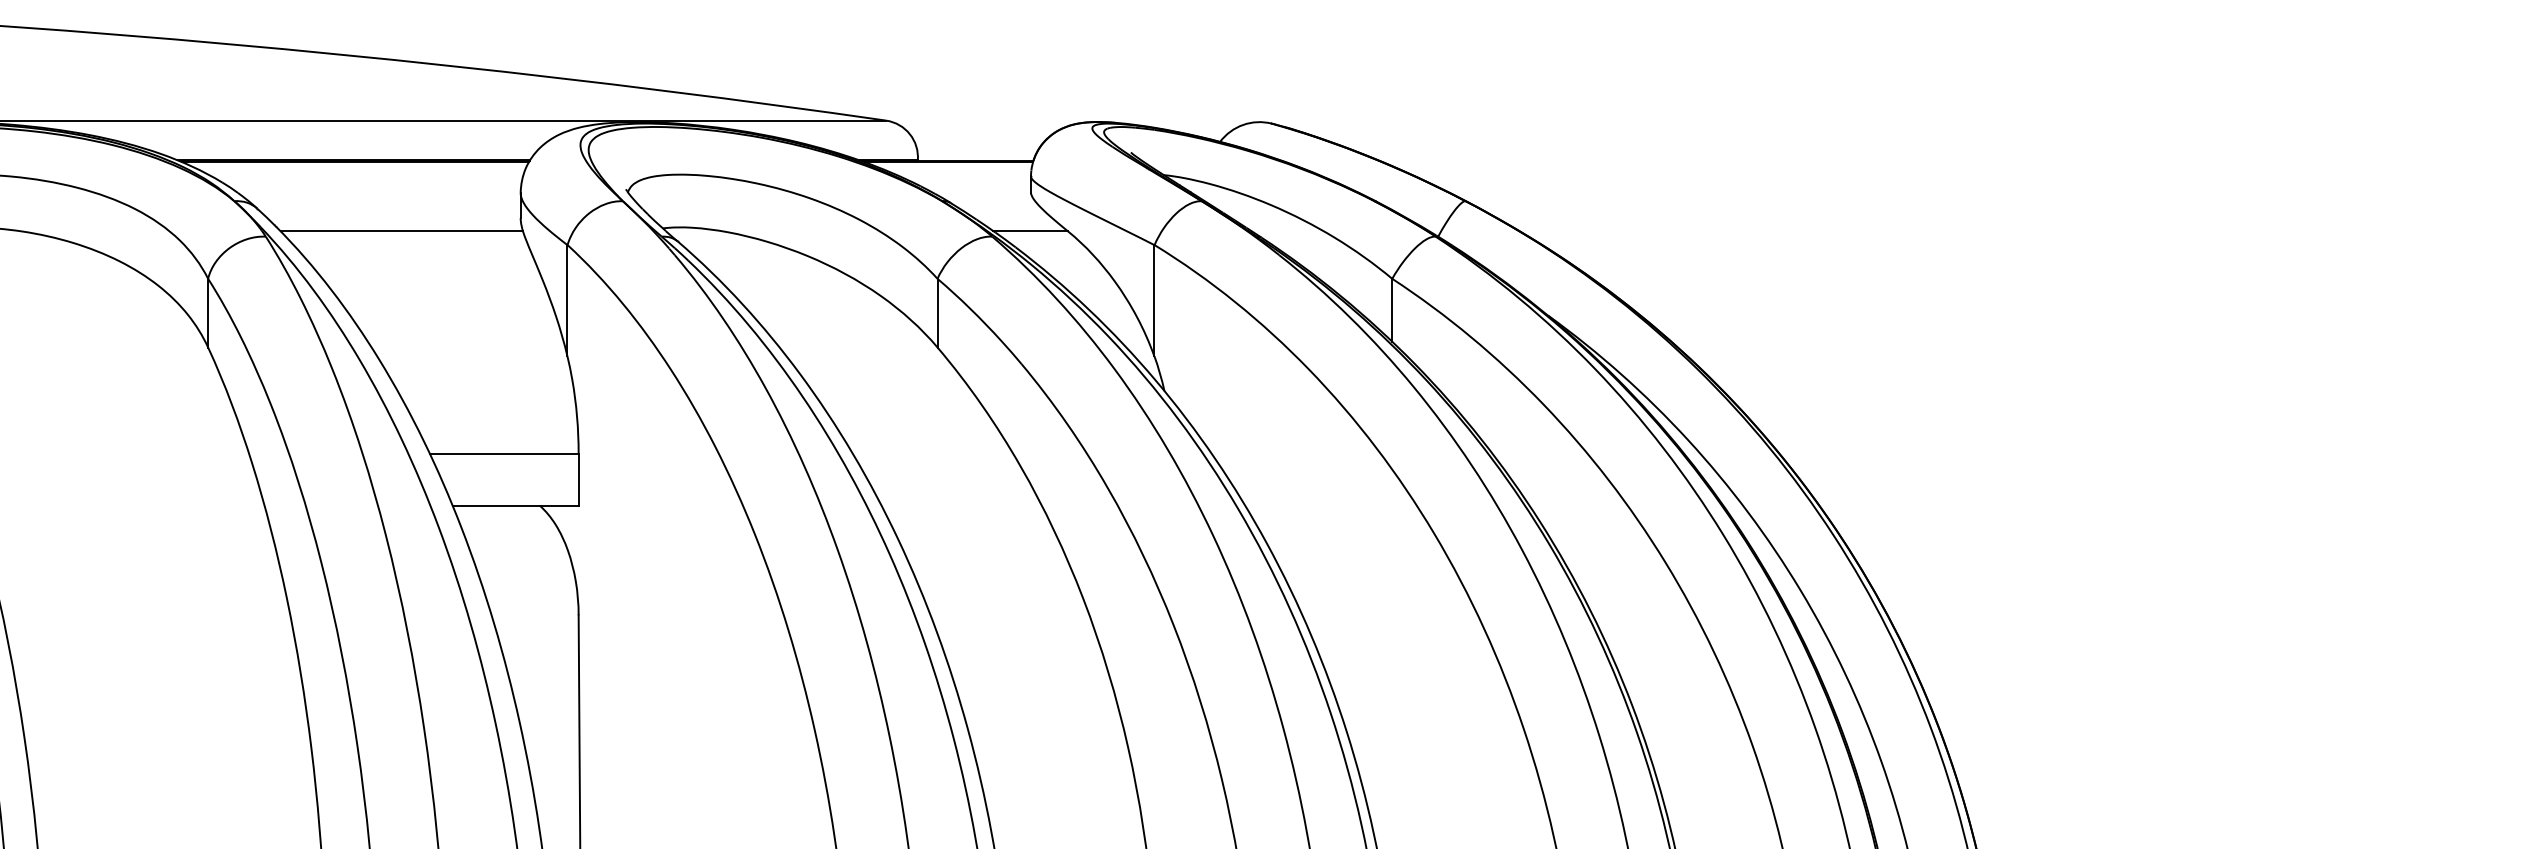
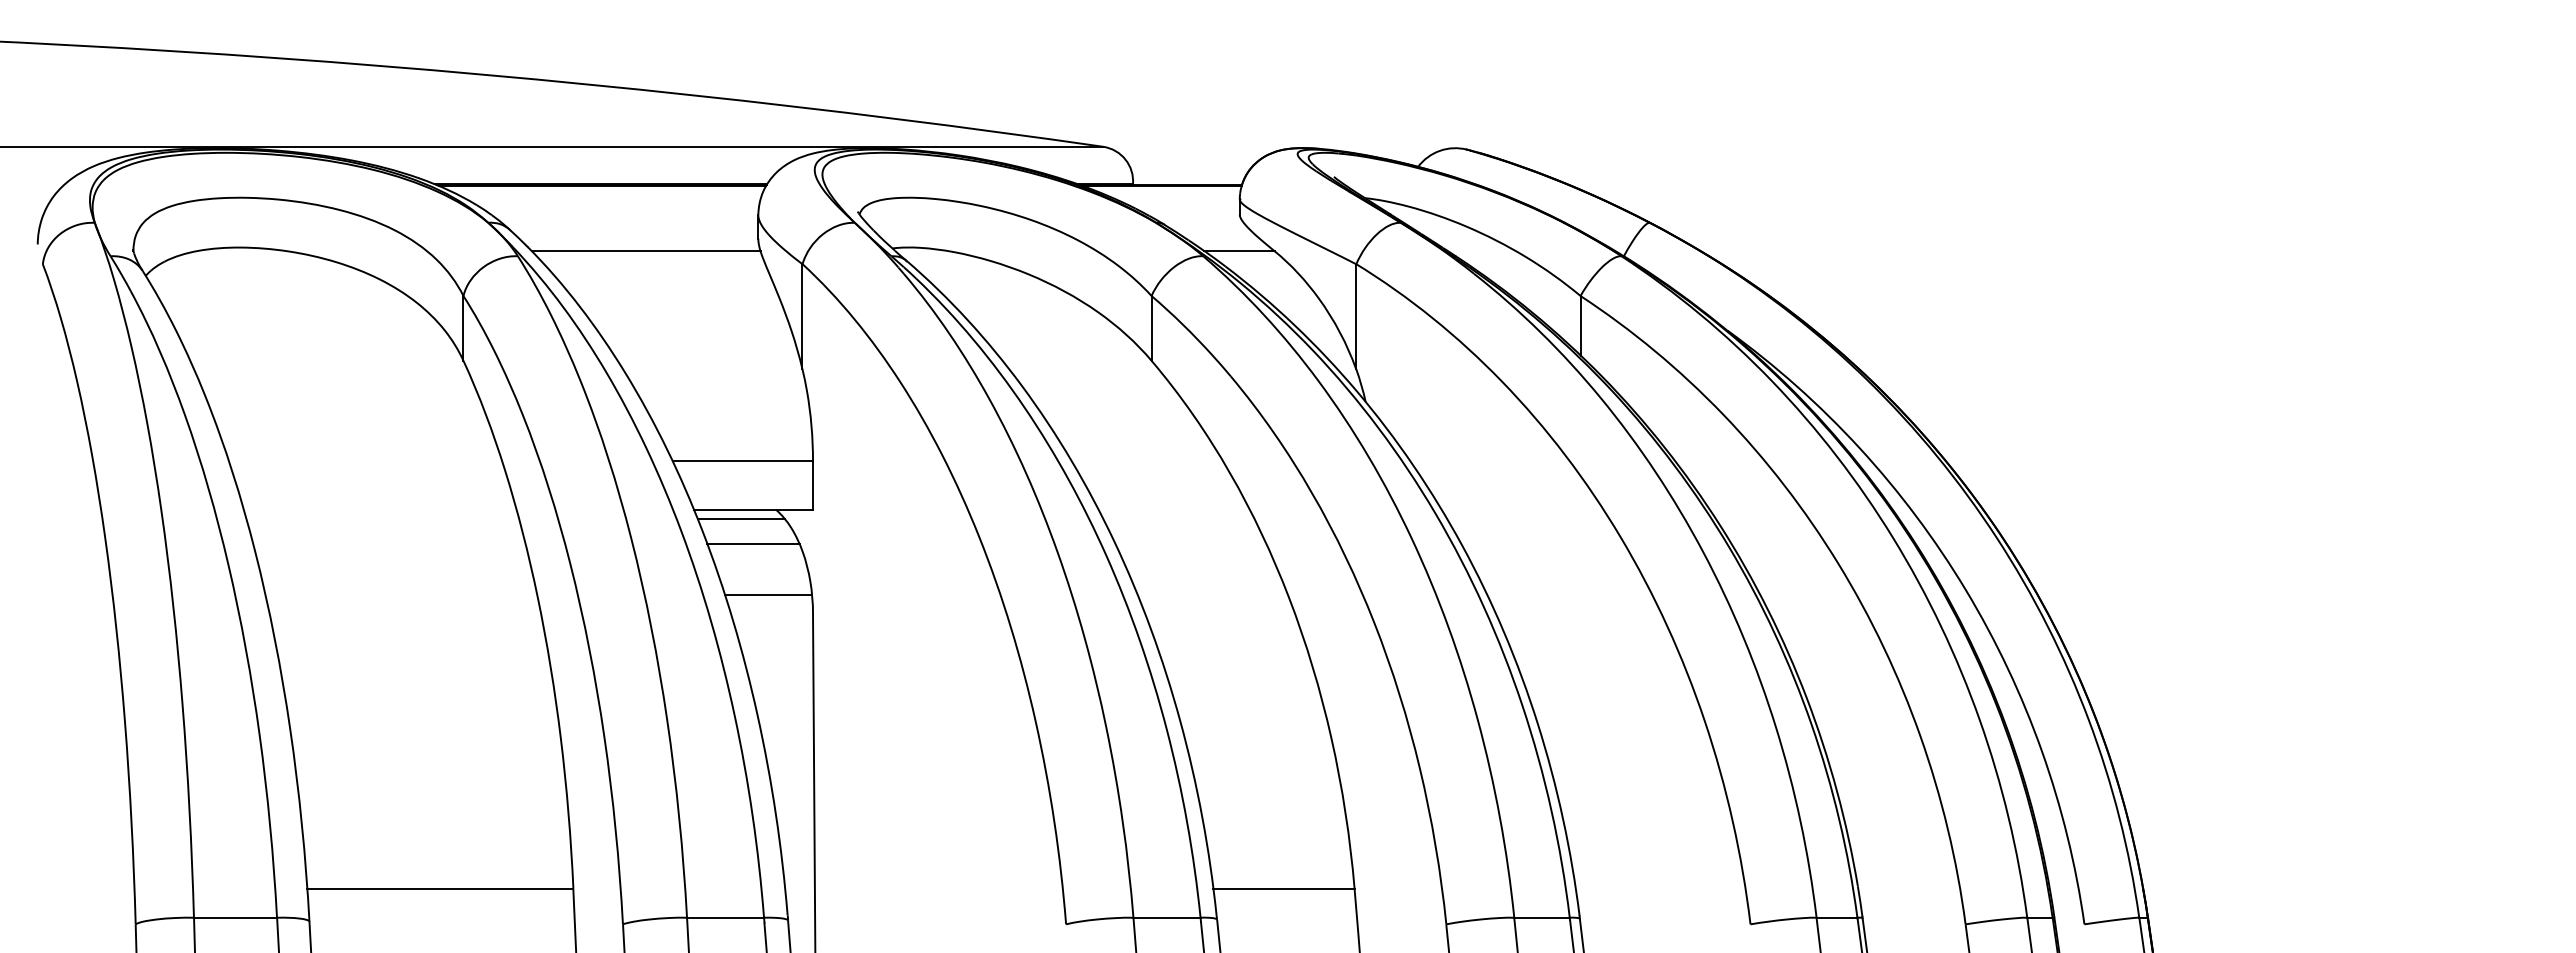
line: (501, 514) -> (740, 518), added
line: (515, 542) -> (753, 544), added
line: (530, 595) -> (767, 594), added

